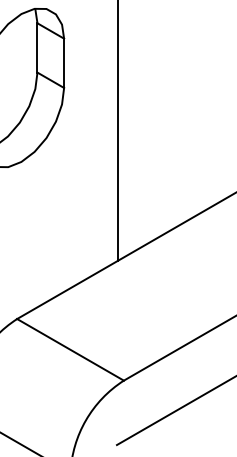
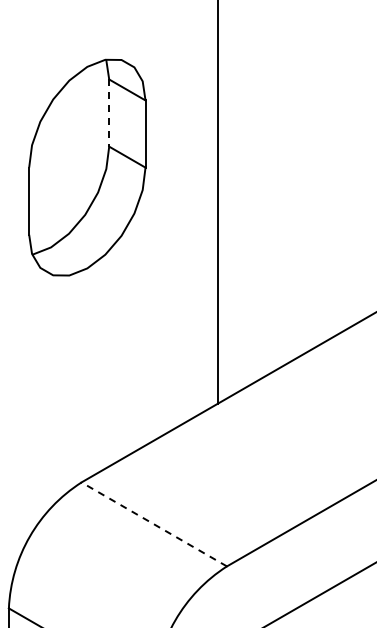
line: (37, 48) -> (109, 113), solid -> dashed
line: (70, 349) -> (154, 524), solid -> dashed

